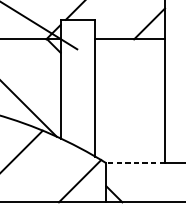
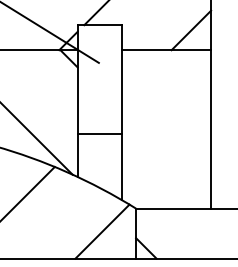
line: (77, 104) -> (99, 133), added
line: (135, 163) -> (173, 208), dashed -> solid

